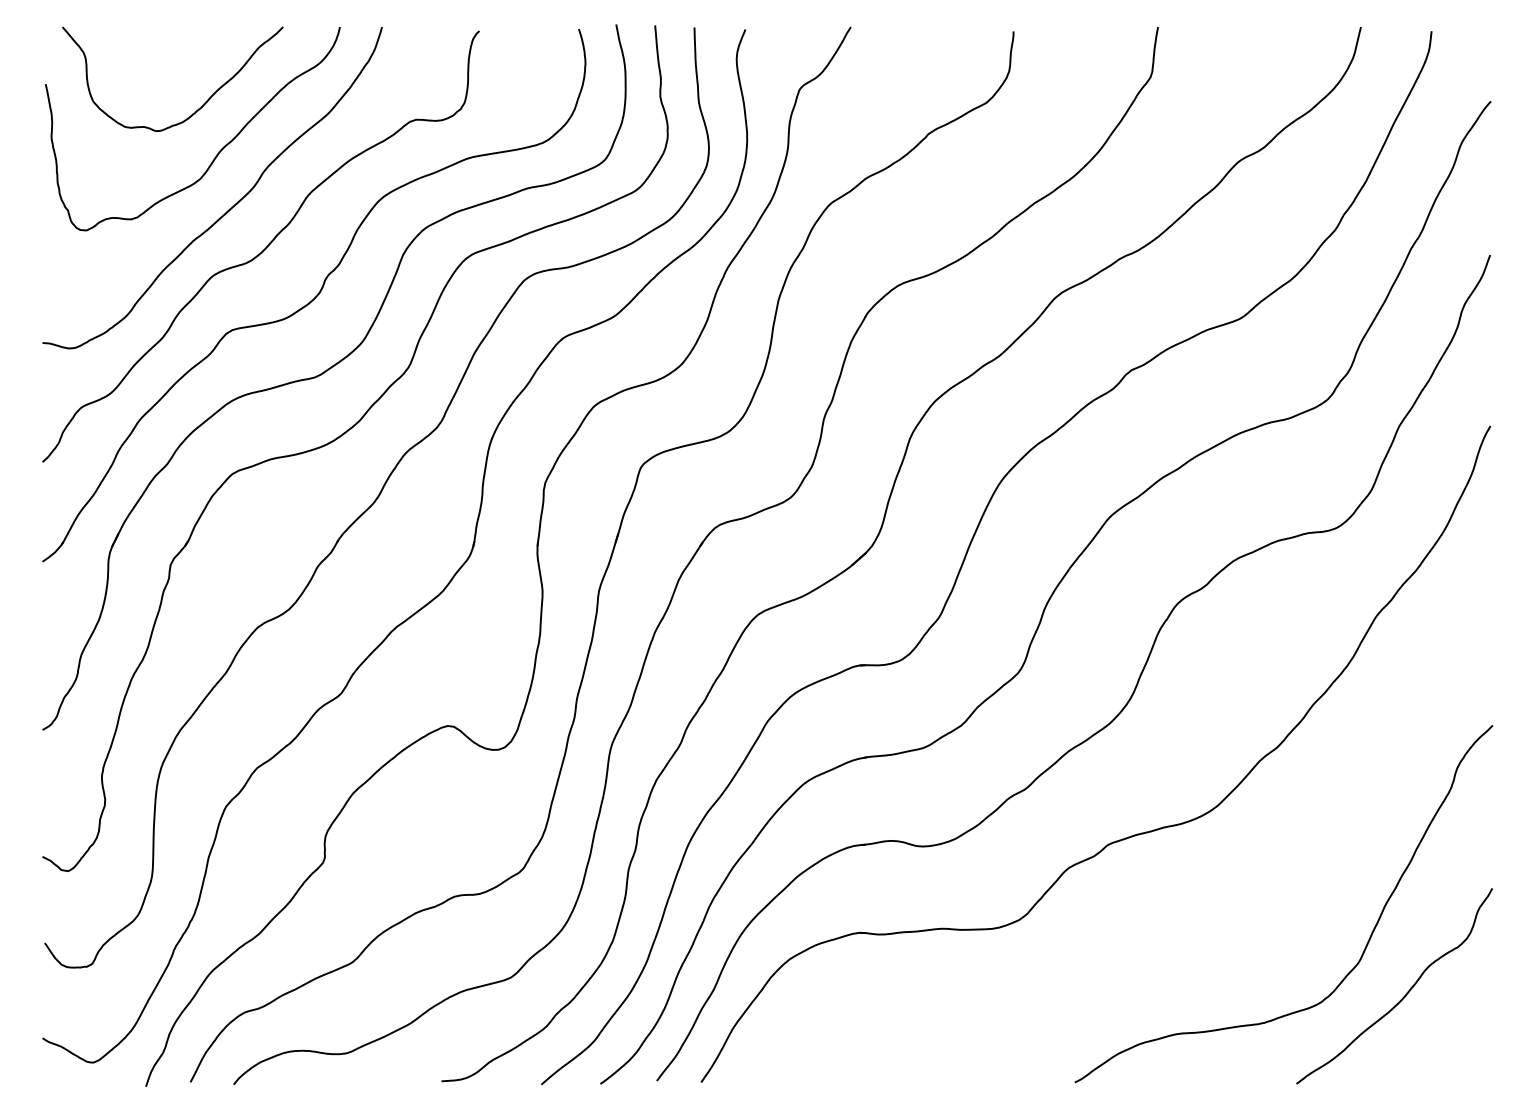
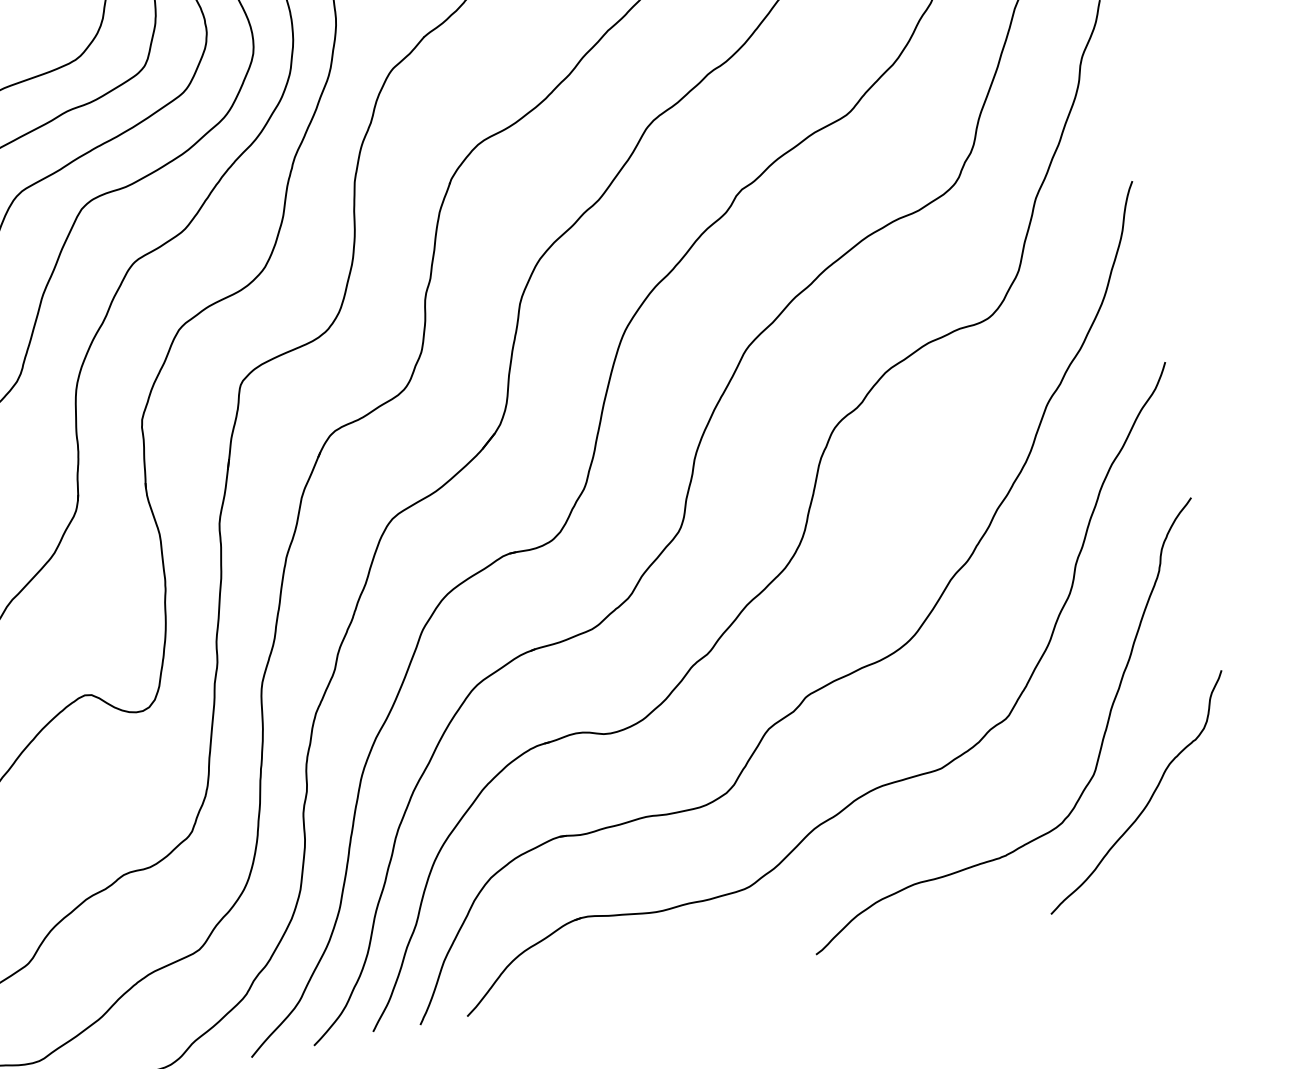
part: (1151, 940) -> (870, 789), added

